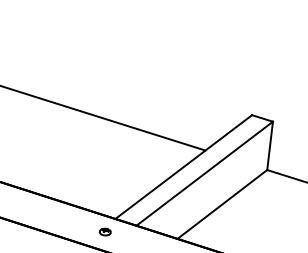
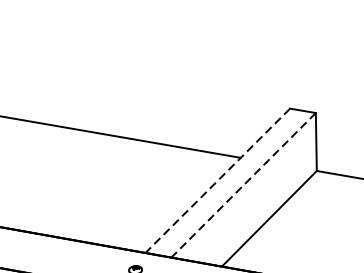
line: (183, 167) -> (217, 181), solid -> dashed
line: (204, 173) -> (243, 185), solid -> dashed

